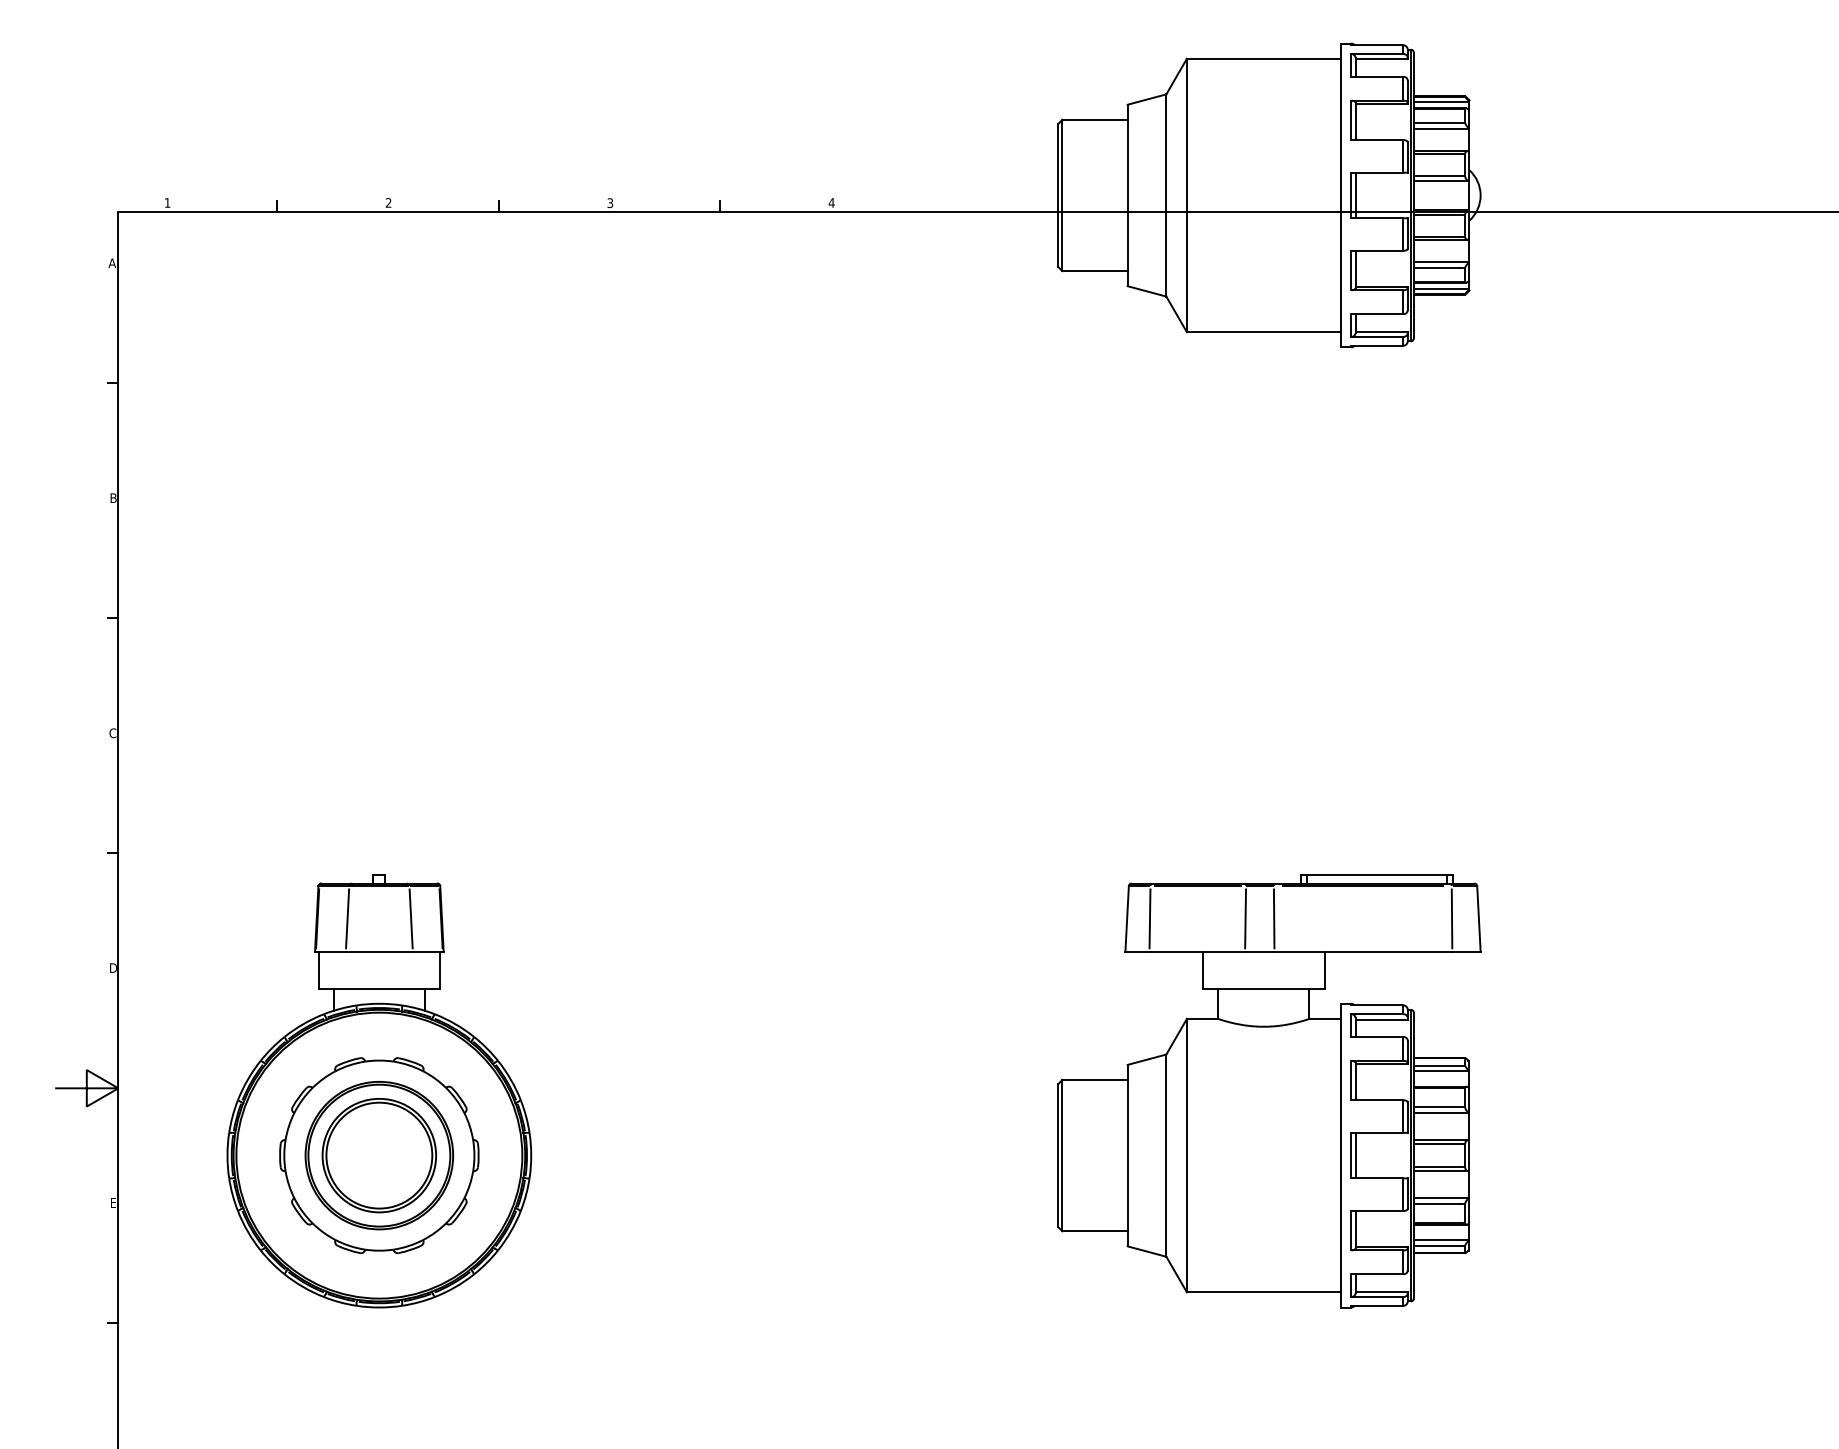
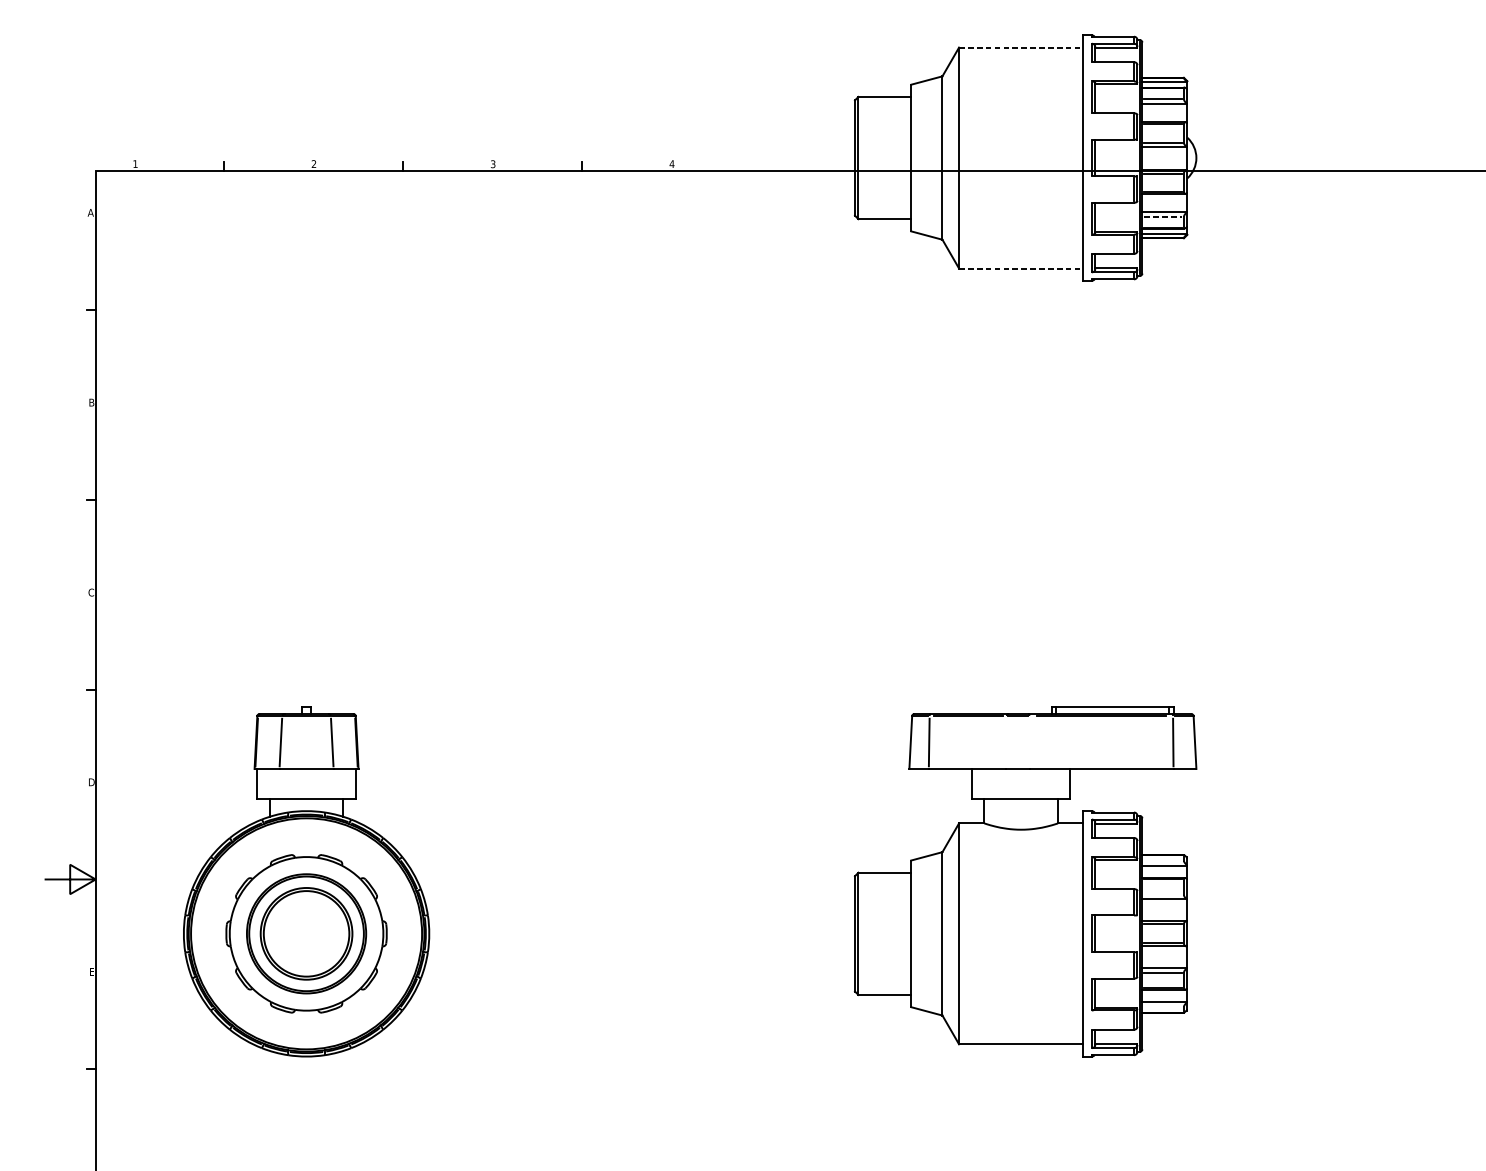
line: (1263, 58) -> (1020, 47), solid -> dashed
line: (1440, 268) -> (1163, 217), solid -> dashed
line: (1263, 332) -> (1020, 268), solid -> dashed
line: (1245, 918) -> (1006, 742), removed
line: (1273, 918) -> (1029, 742), removed
line: (1439, 1065) -> (1163, 861), removed
line: (1439, 1107) -> (1163, 894), removed
line: (1439, 1245) -> (1163, 1006), removed

